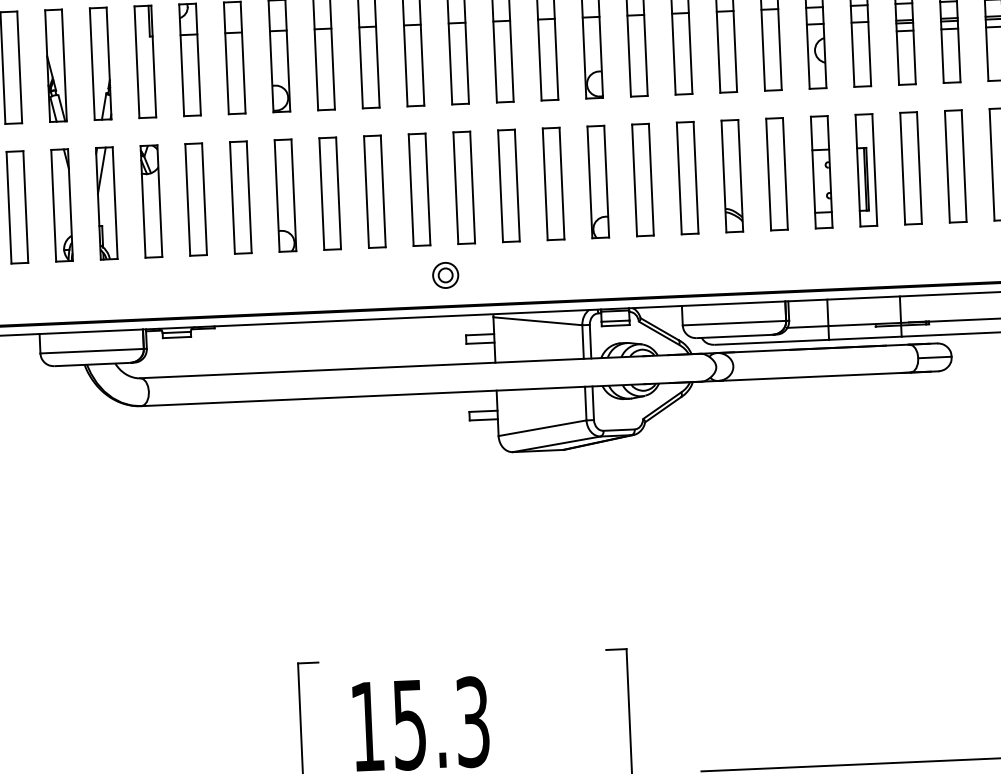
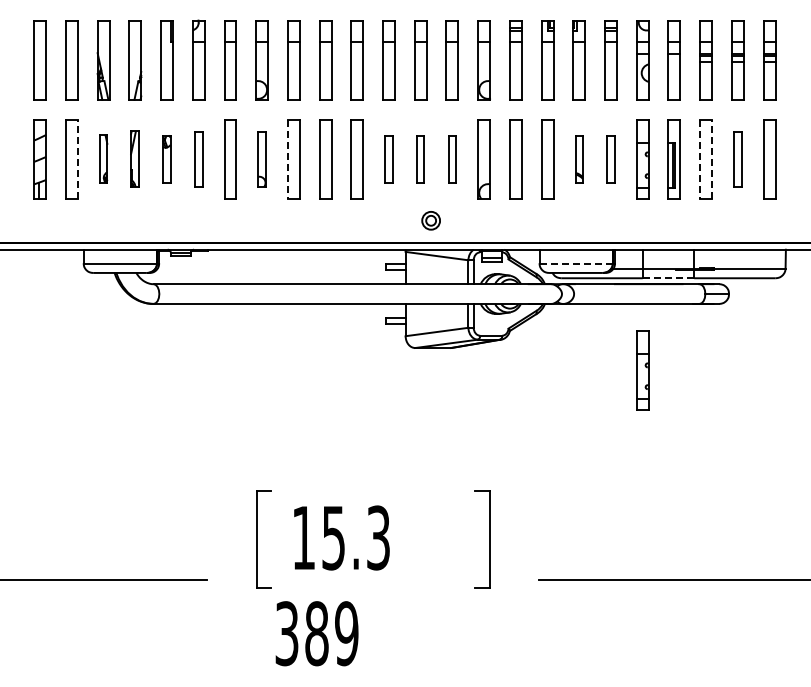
part: (955, 166) -> (737, 159), size x0.7
line: (903, 168) -> (700, 159), solid -> dashed
line: (920, 168) -> (712, 159), solid -> dashed
part: (776, 174) -> (610, 159), size x0.6
part: (731, 176) -> (578, 159), size x0.6
part: (552, 184) -> (451, 159), size x0.6
part: (508, 186) -> (420, 159), size x0.6
part: (463, 188) -> (388, 159), size x0.6
line: (321, 194) -> (287, 159), solid -> dashed
part: (284, 195) -> (261, 159), size x0.7
part: (195, 199) -> (198, 159), size x0.7
part: (150, 201) -> (166, 159), size x0.6
part: (105, 202) -> (134, 158), size x0.7
part: (61, 204) -> (103, 158), size x0.6
line: (25, 207) -> (77, 159), solid -> dashed
part: (444, 275) -> (430, 220), moved
line: (734, 323) -> (576, 263), solid -> dashed
line: (865, 338) -> (668, 278), solid -> dashed
part: (834, 469) -> (642, 370), added

